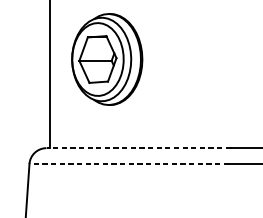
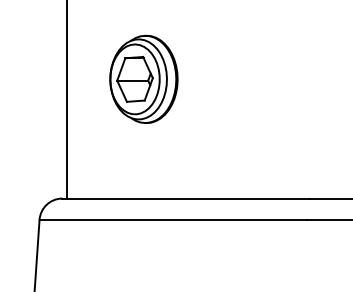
part: (106, 58) -> (143, 78), size x0.71
line: (138, 148) -> (186, 198), dashed -> solid
line: (129, 163) -> (173, 219), dashed -> solid

